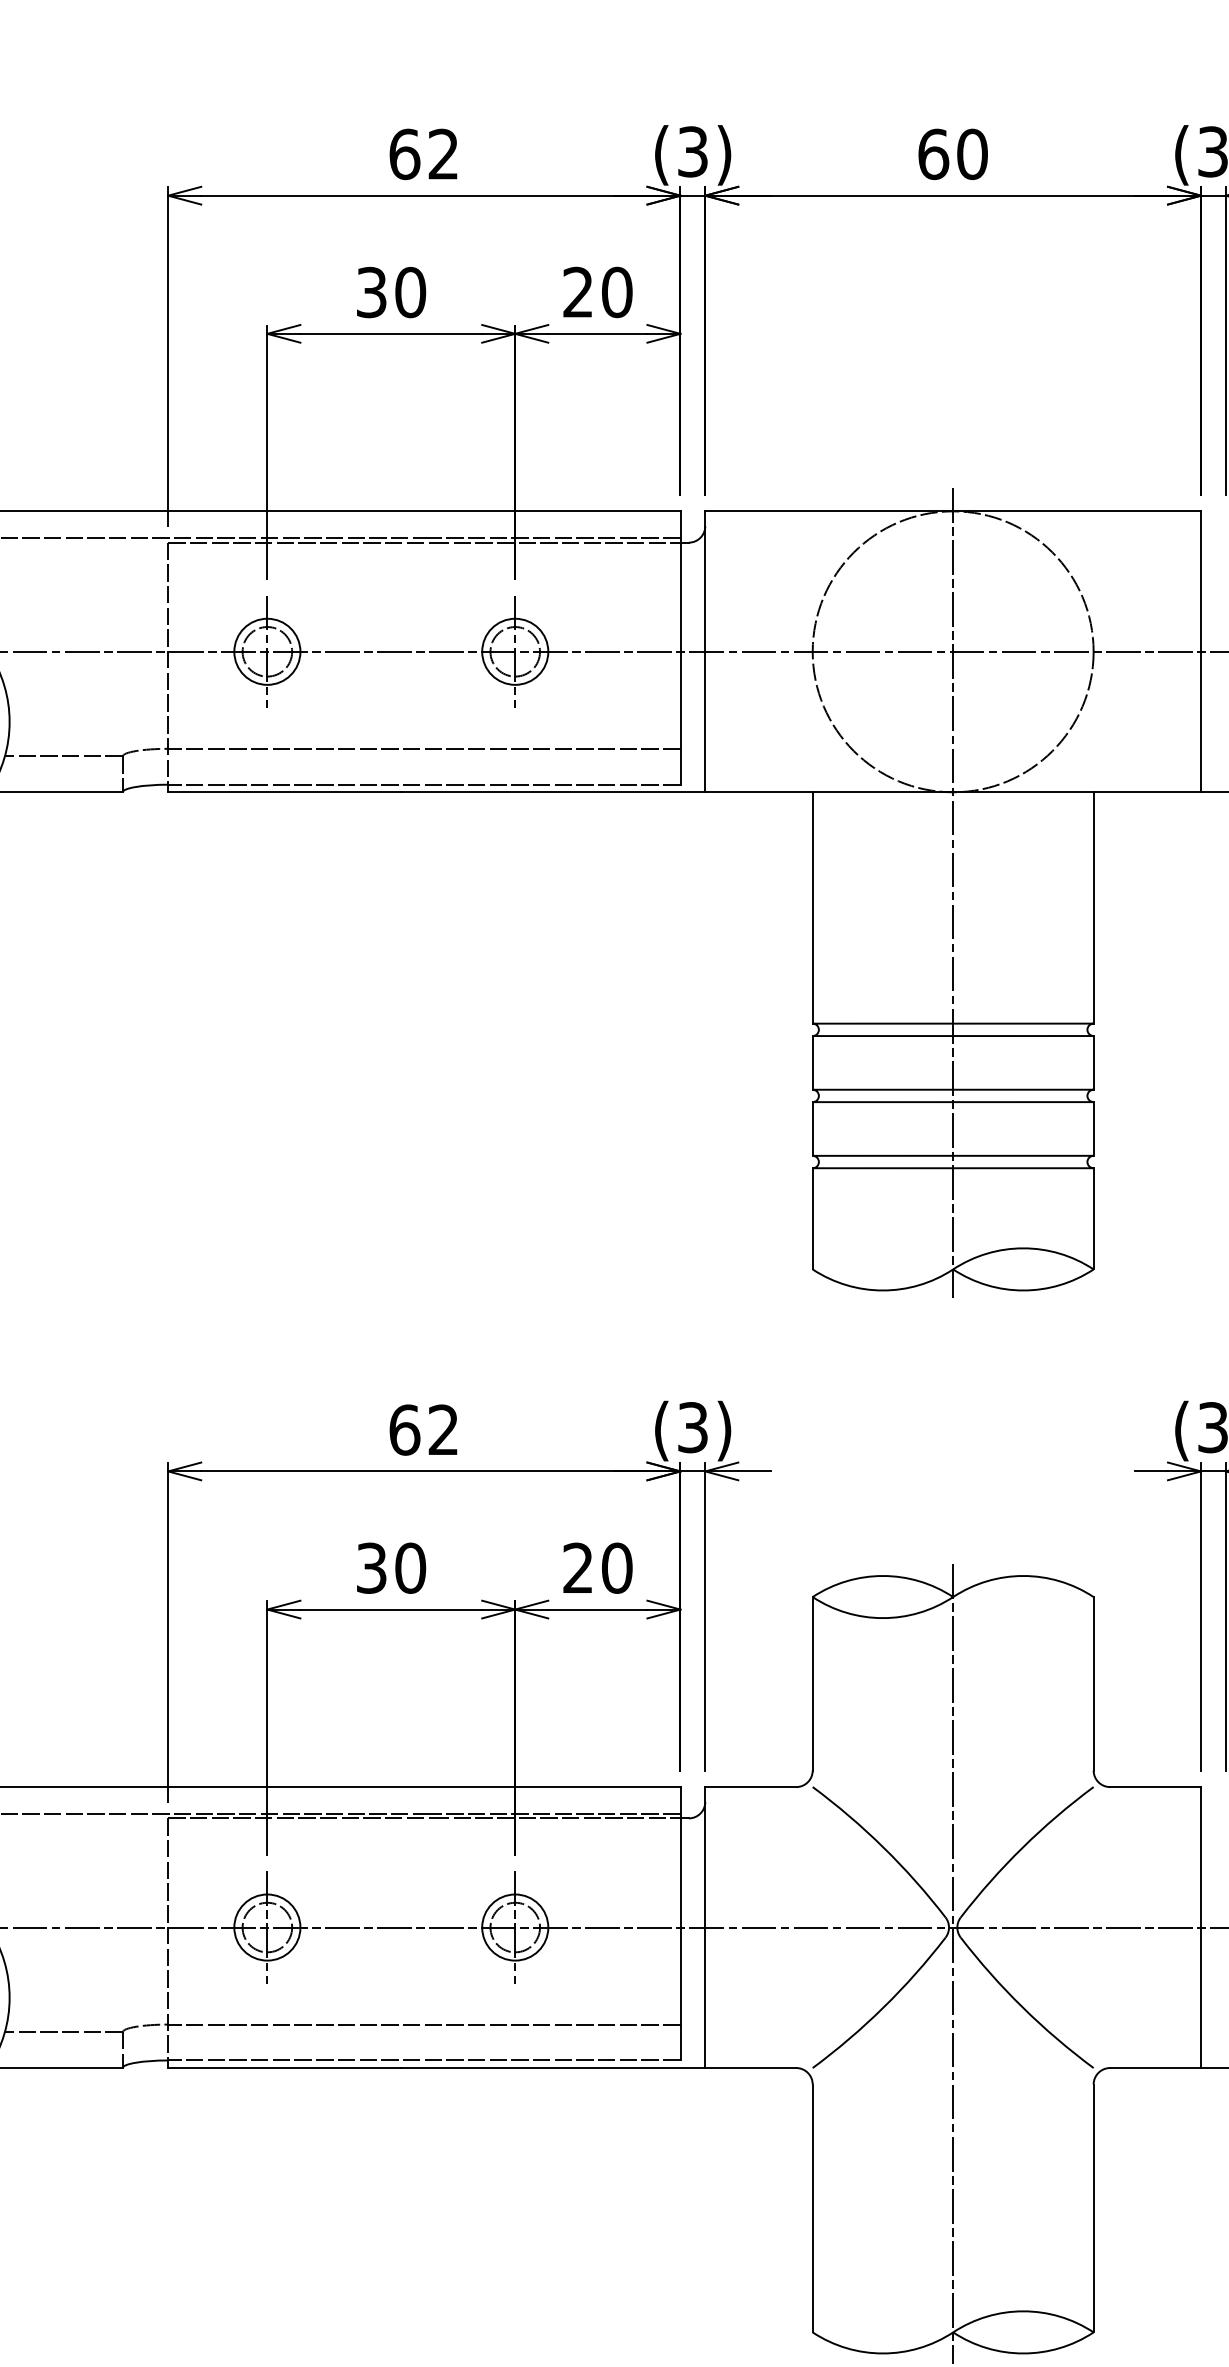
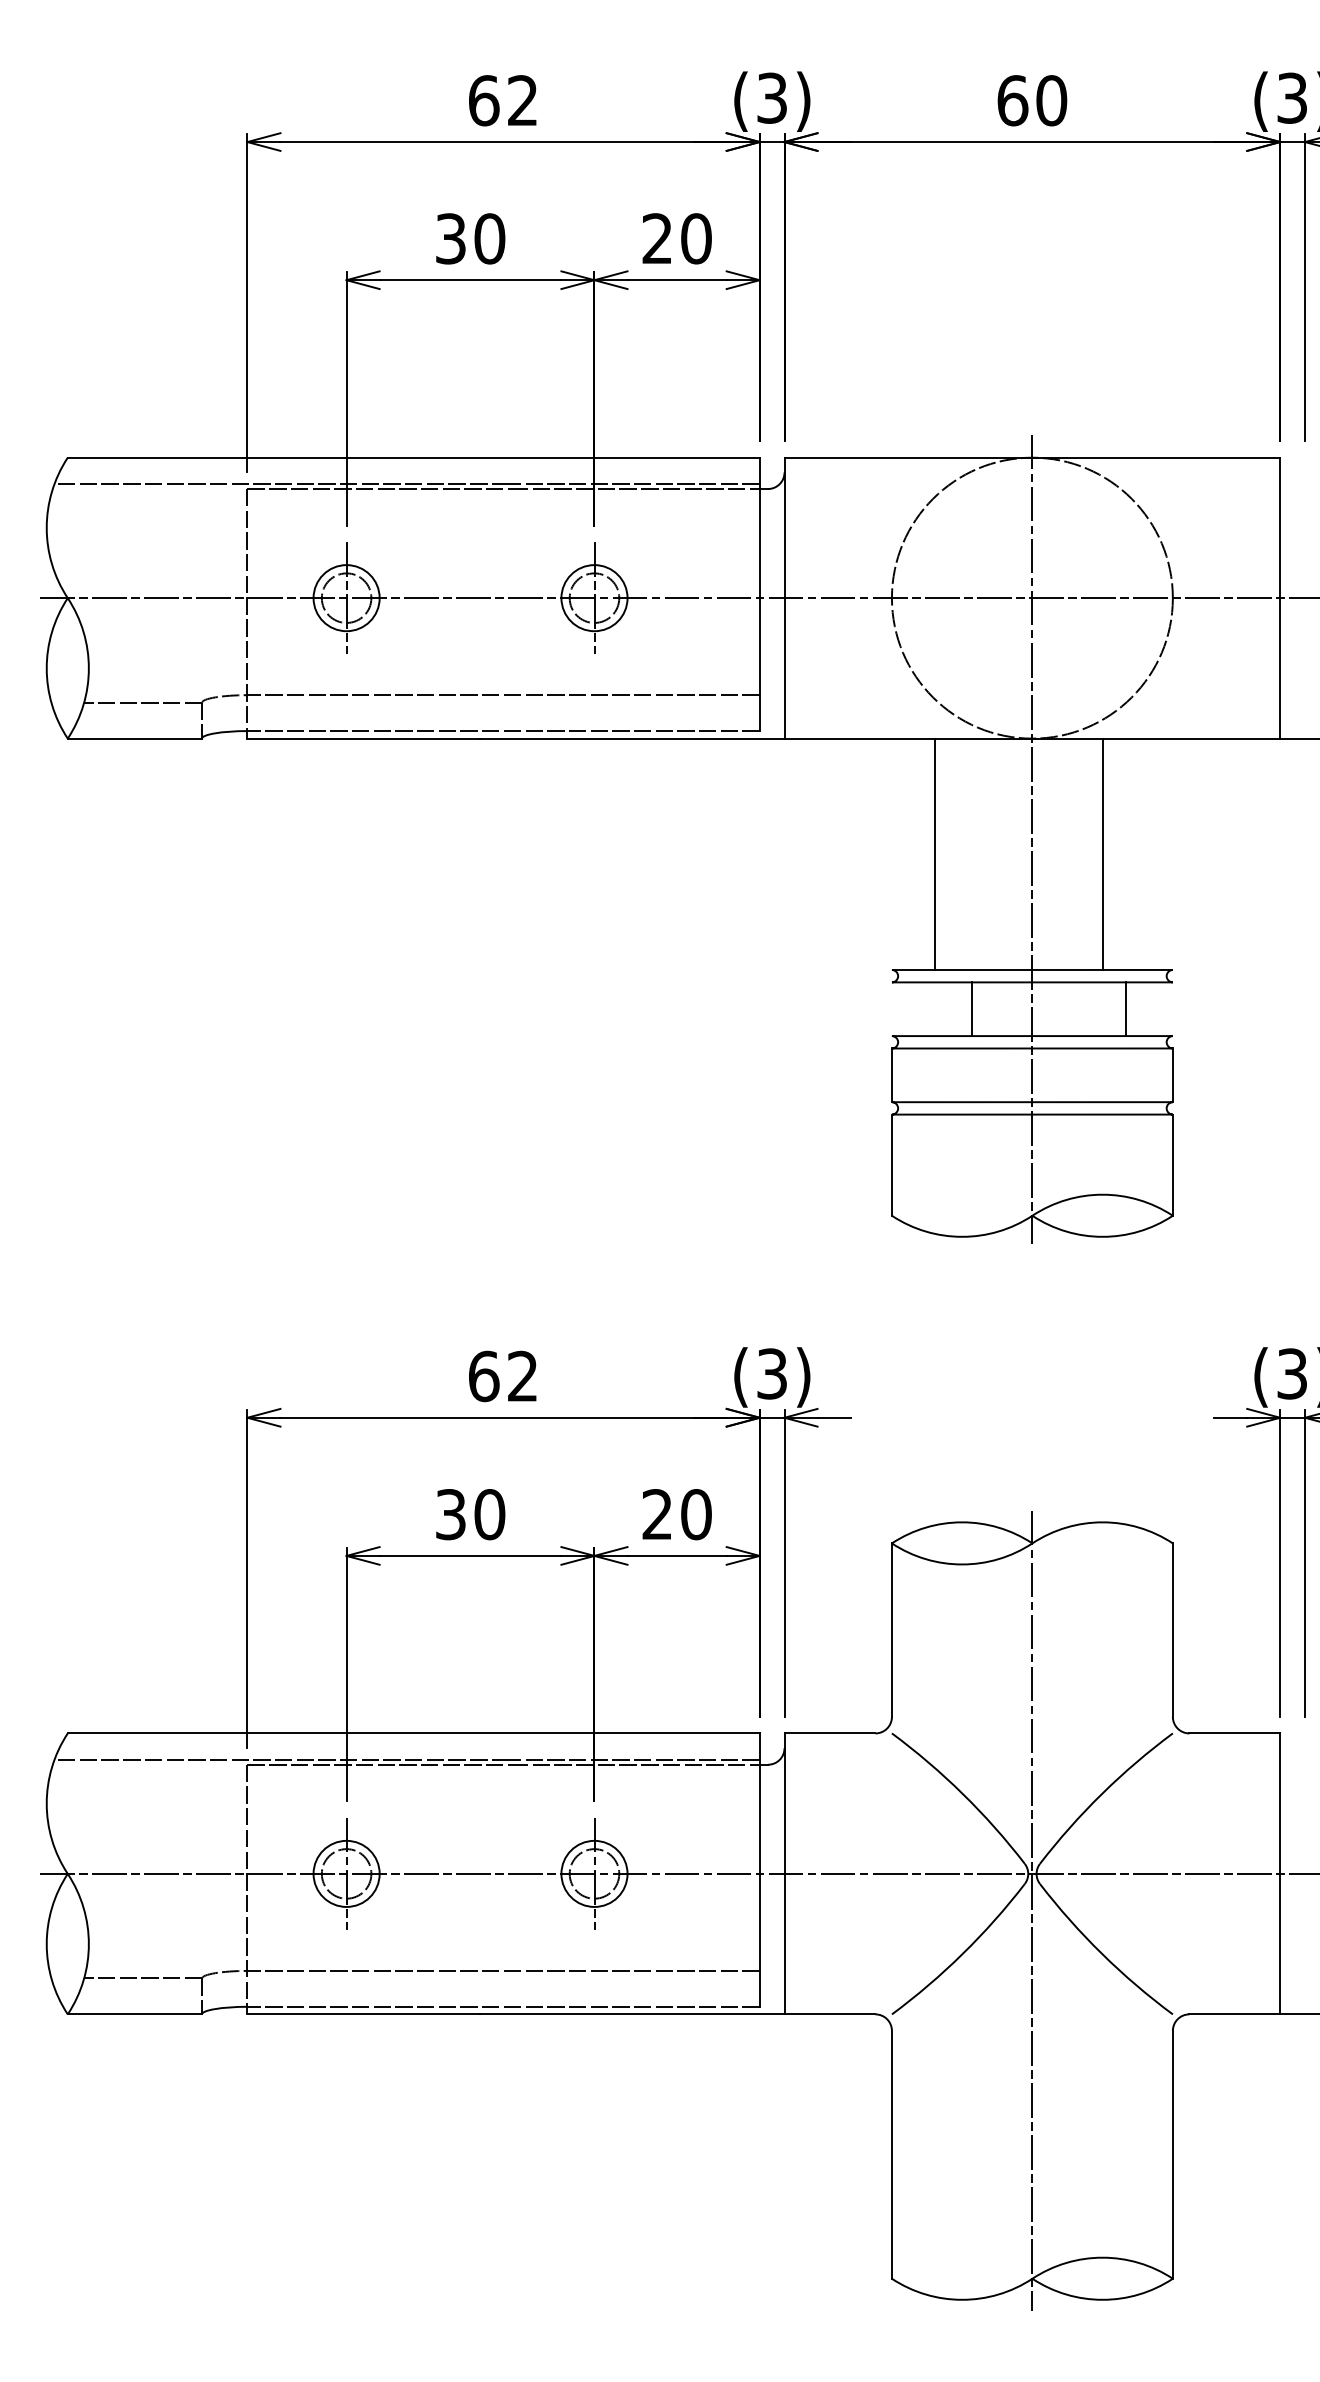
line: (812, 907) -> (934, 853), moved
line: (1093, 907) -> (1102, 853), moved
line: (812, 1063) -> (971, 1009), moved
line: (1093, 1063) -> (1125, 1009), moved

